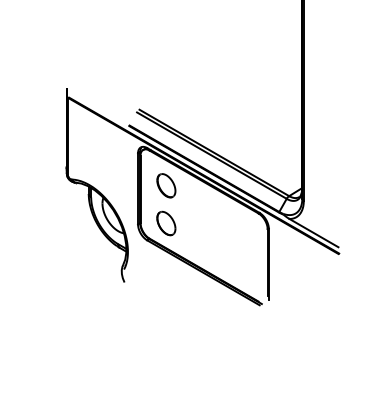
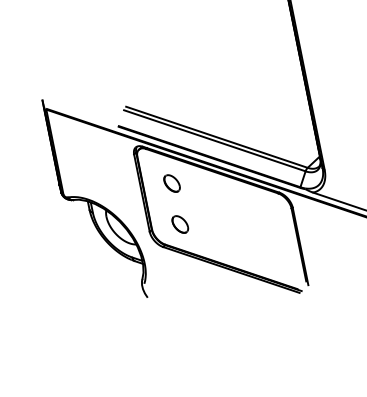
part: (166, 185) -> (172, 183), size x0.7
part: (166, 223) -> (180, 224), size x0.7

